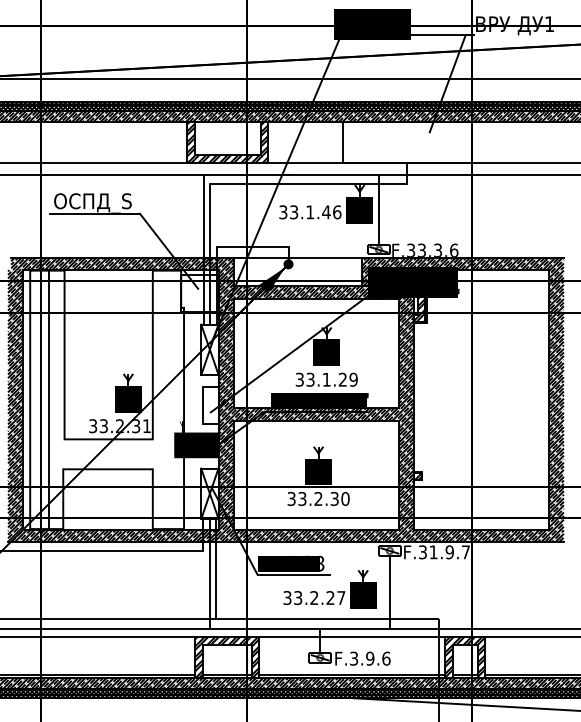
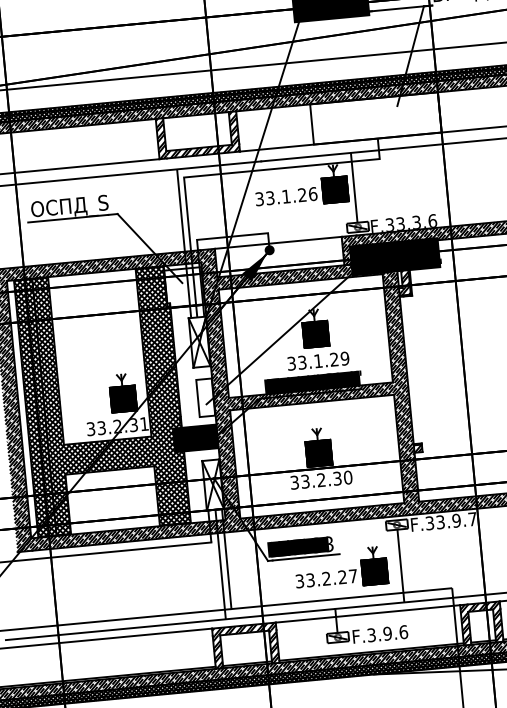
text: (326, 212) -> (302, 195), 33.1.46 -> 33.1.26
hatch: (107, 399) -> (102, 401), added
text: (433, 552) -> (440, 522), F.31.9.7 -> F.33.9.7

